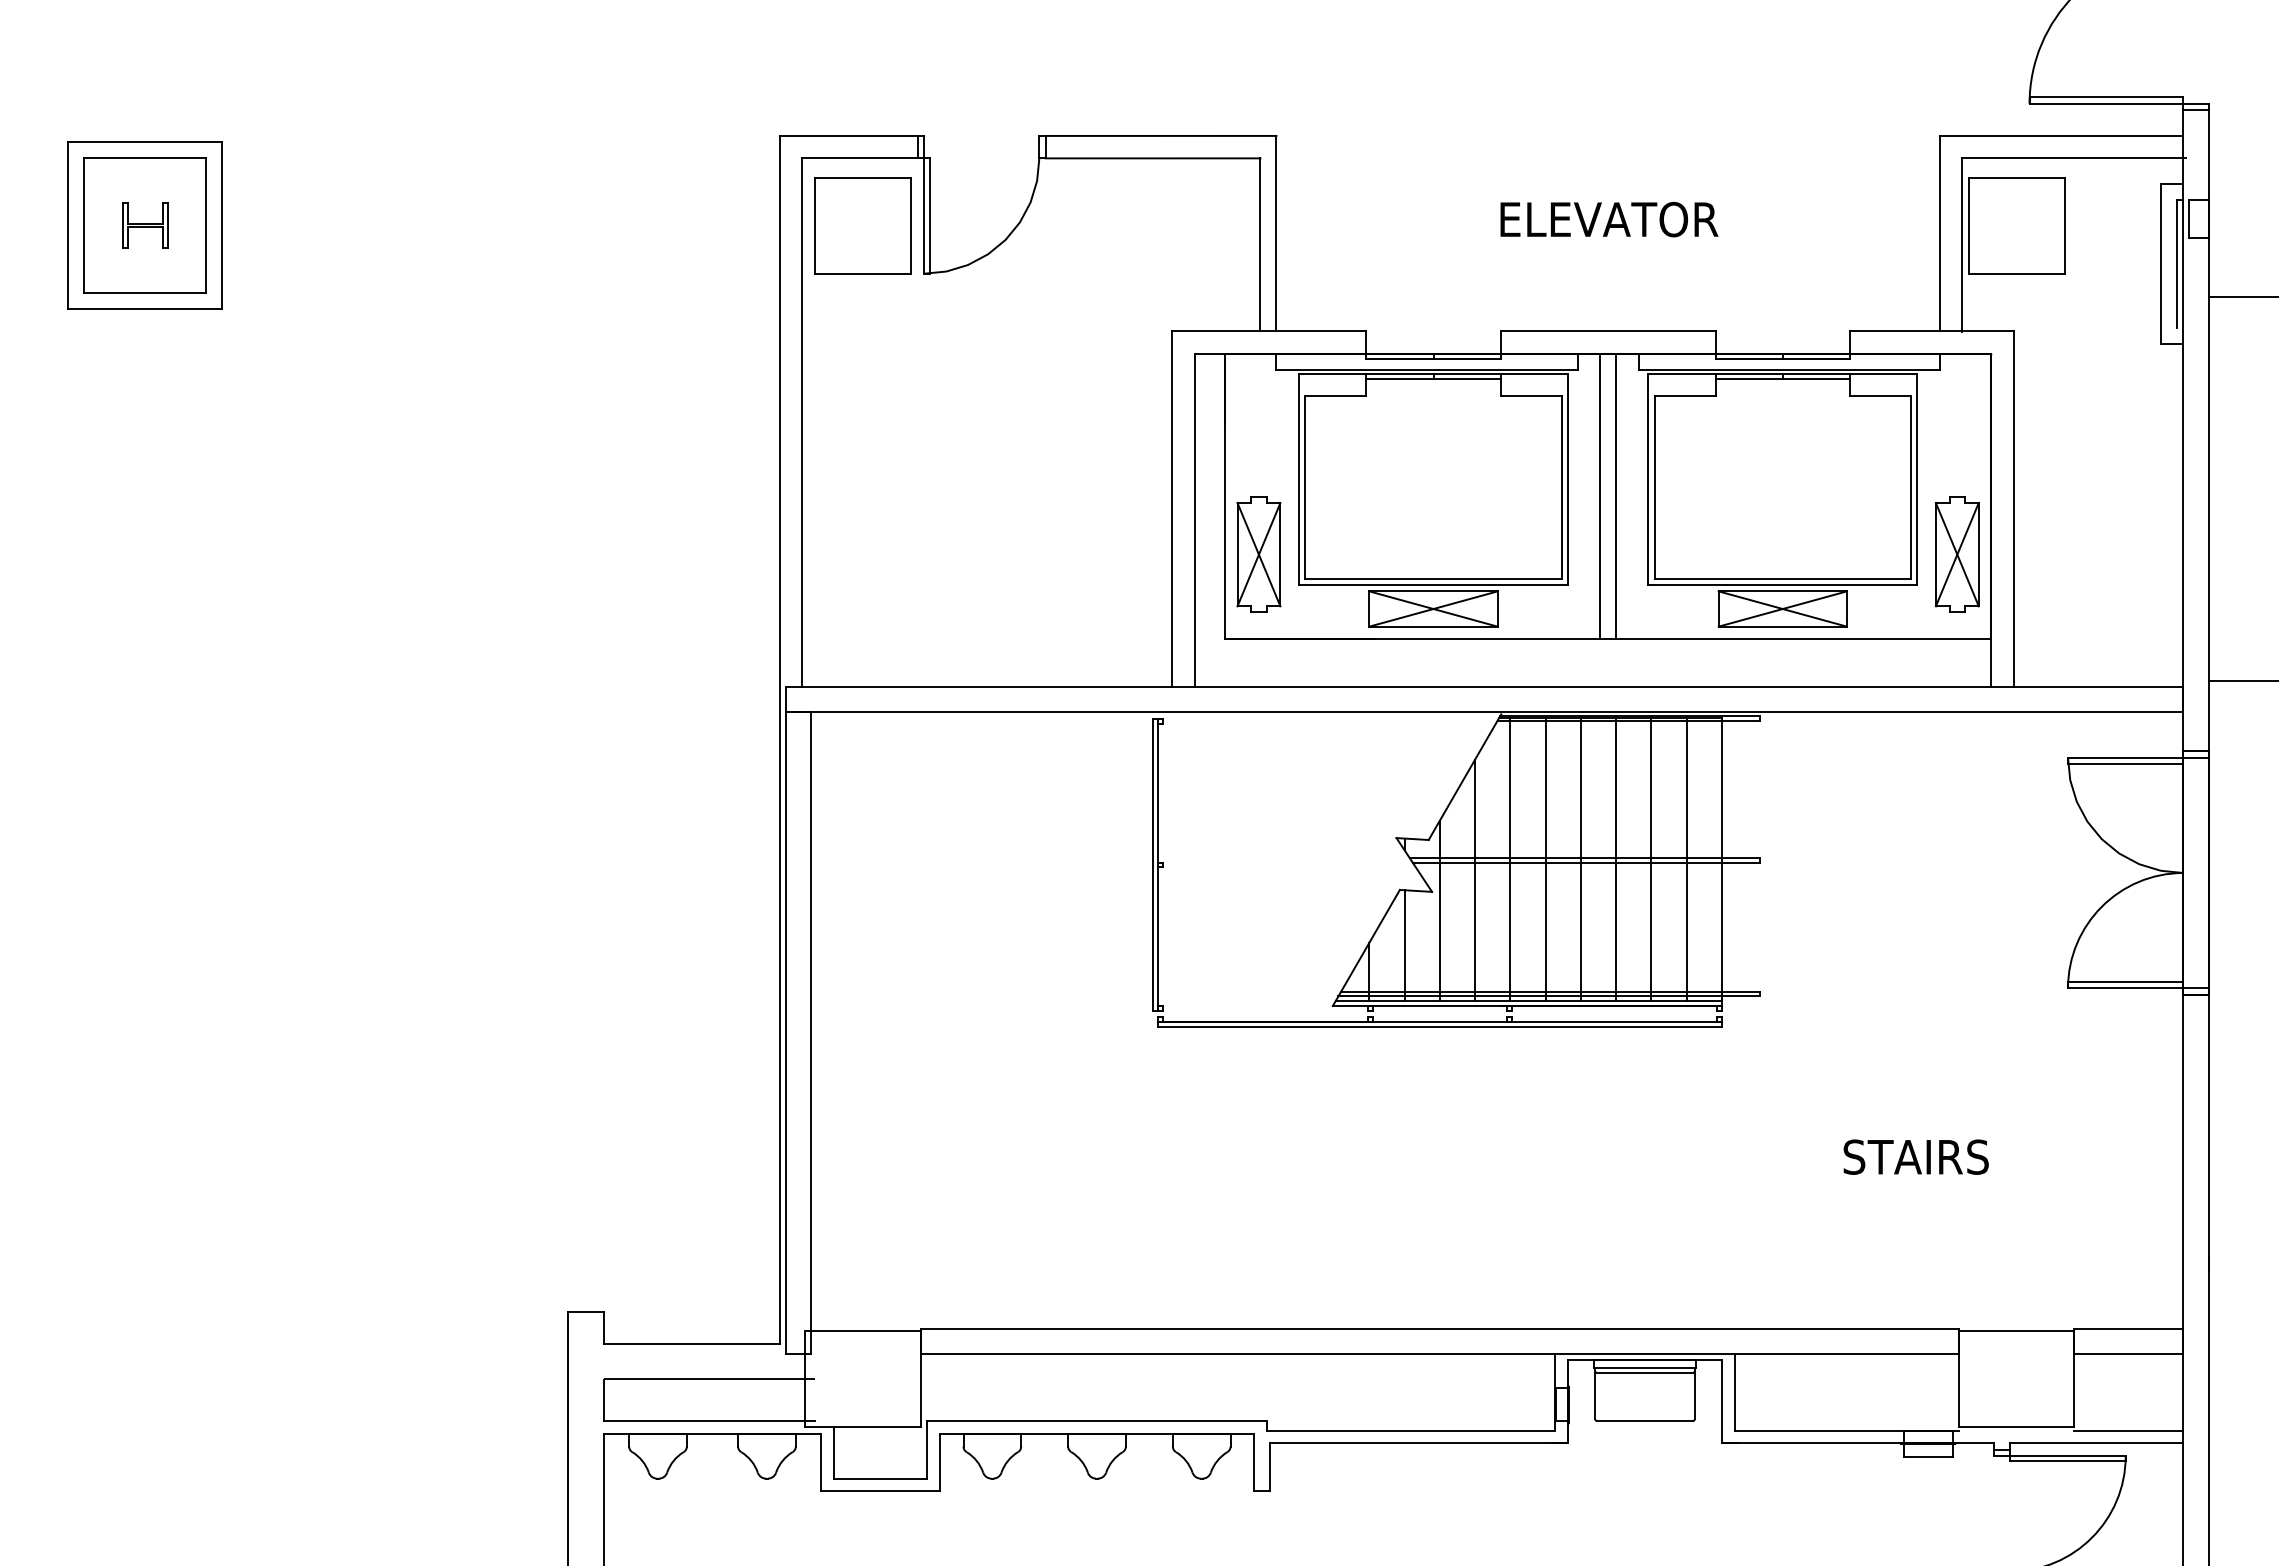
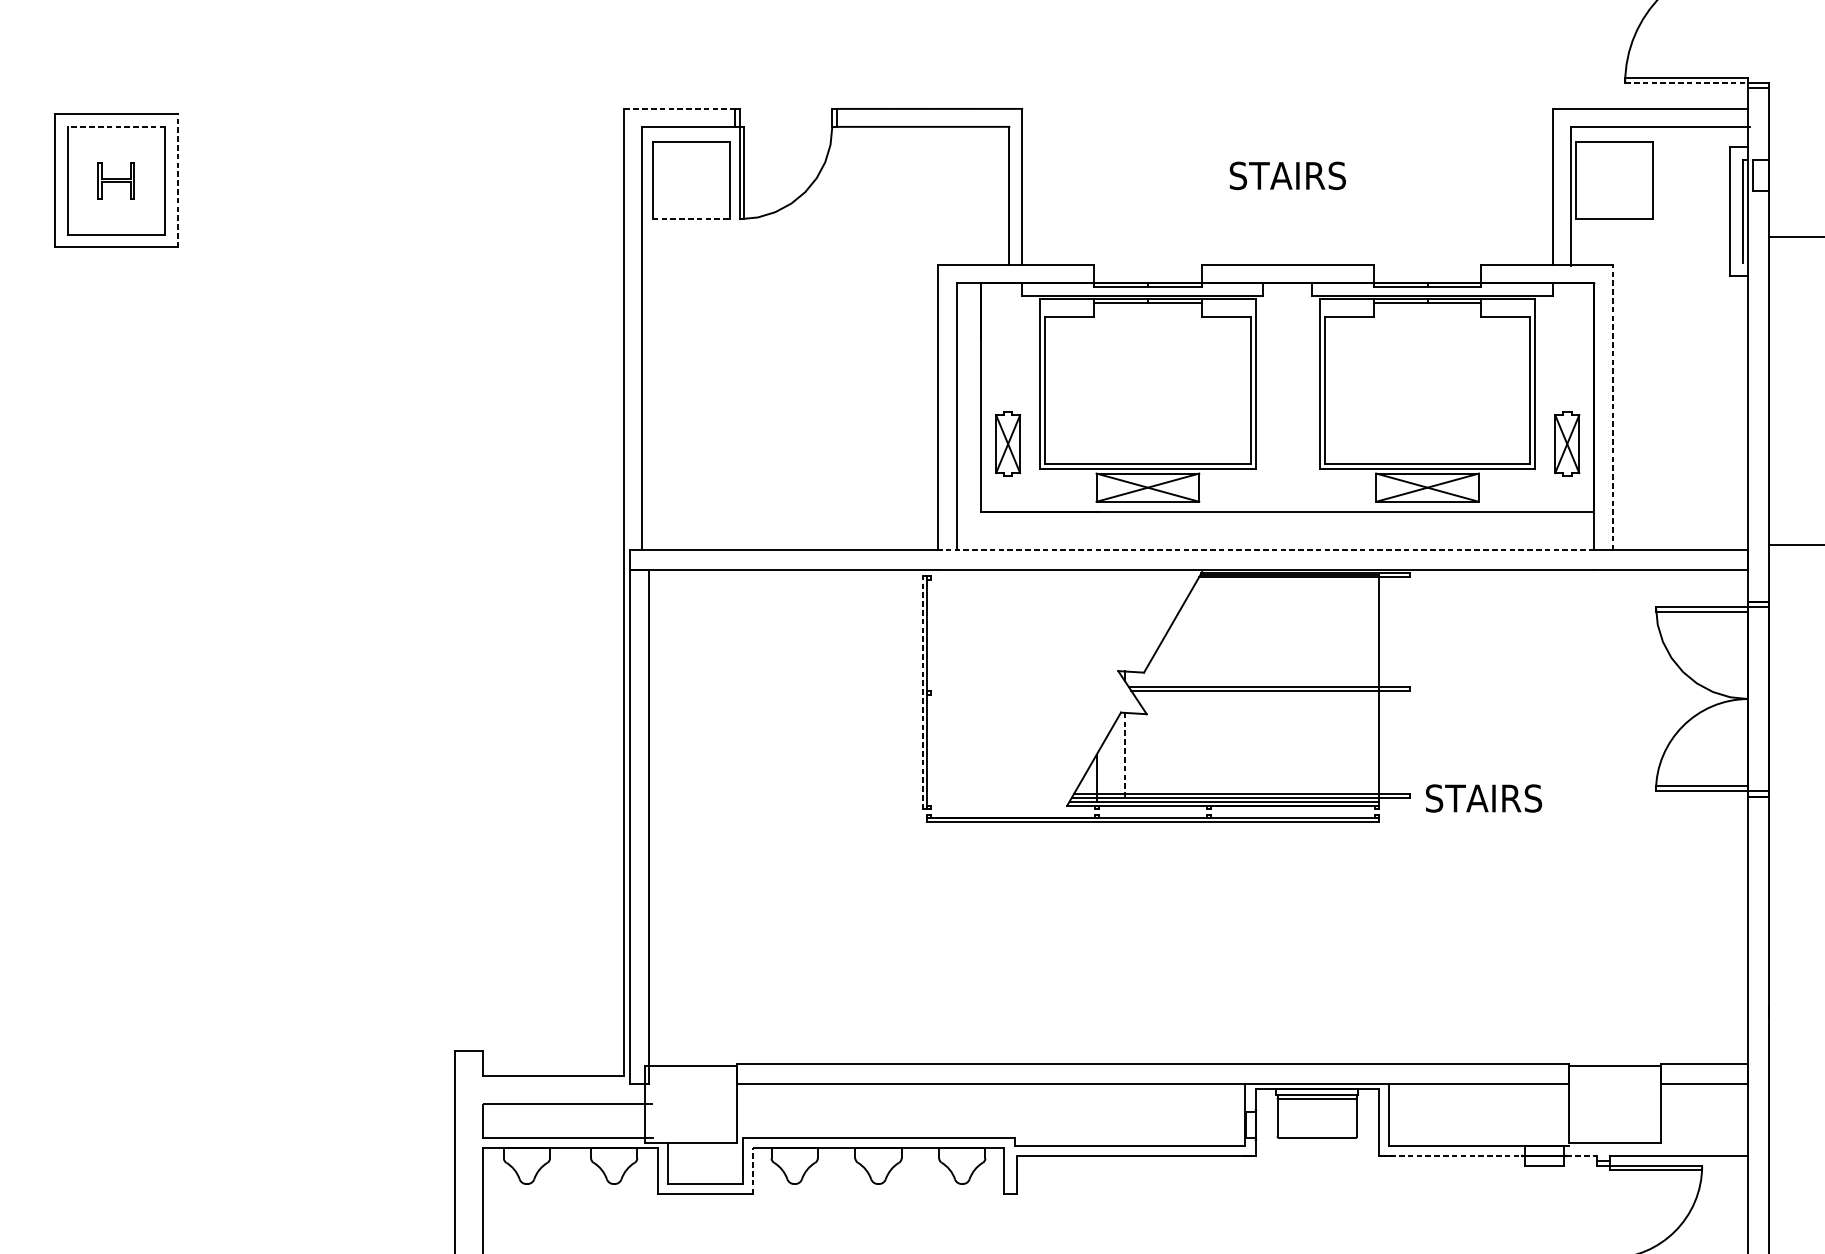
line: (2106, 103) -> (1686, 82), solid -> dashed
line: (848, 135) -> (679, 108), solid -> dashed
line: (145, 158) -> (116, 126), solid -> dashed
text: (1609, 219) -> (1288, 175), ELEVATOR -> STAIRS
line: (222, 225) -> (178, 180), solid -> dashed
line: (863, 273) -> (691, 219), solid -> dashed
line: (1600, 496) -> (1281, 397), removed
line: (1616, 496) -> (1294, 397), removed
line: (2014, 508) -> (1613, 407), solid -> dashed
part: (1258, 554) -> (1007, 444), size x0.7
part: (1956, 554) -> (1566, 444), size x0.7
line: (1581, 687) -> (1266, 550), solid -> dashed
line: (1510, 859) -> (1209, 688), removed
line: (1545, 859) -> (1237, 688), removed
line: (1580, 859) -> (1265, 688), removed
line: (1616, 859) -> (1294, 688), removed
line: (1651, 859) -> (1322, 688), removed
line: (1686, 859) -> (1350, 688), removed
line: (1153, 864) -> (923, 692), solid -> dashed
line: (1475, 880) -> (1181, 705), removed
line: (1439, 910) -> (1152, 729), removed
line: (1404, 946) -> (1124, 757), solid -> dashed
text: (1915, 1156) -> (1483, 797), moved
line: (2128, 1430) -> (1704, 1145), removed
line: (1859, 1443) -> (1489, 1155), solid -> dashed
line: (940, 1462) -> (753, 1171), solid -> dashed

